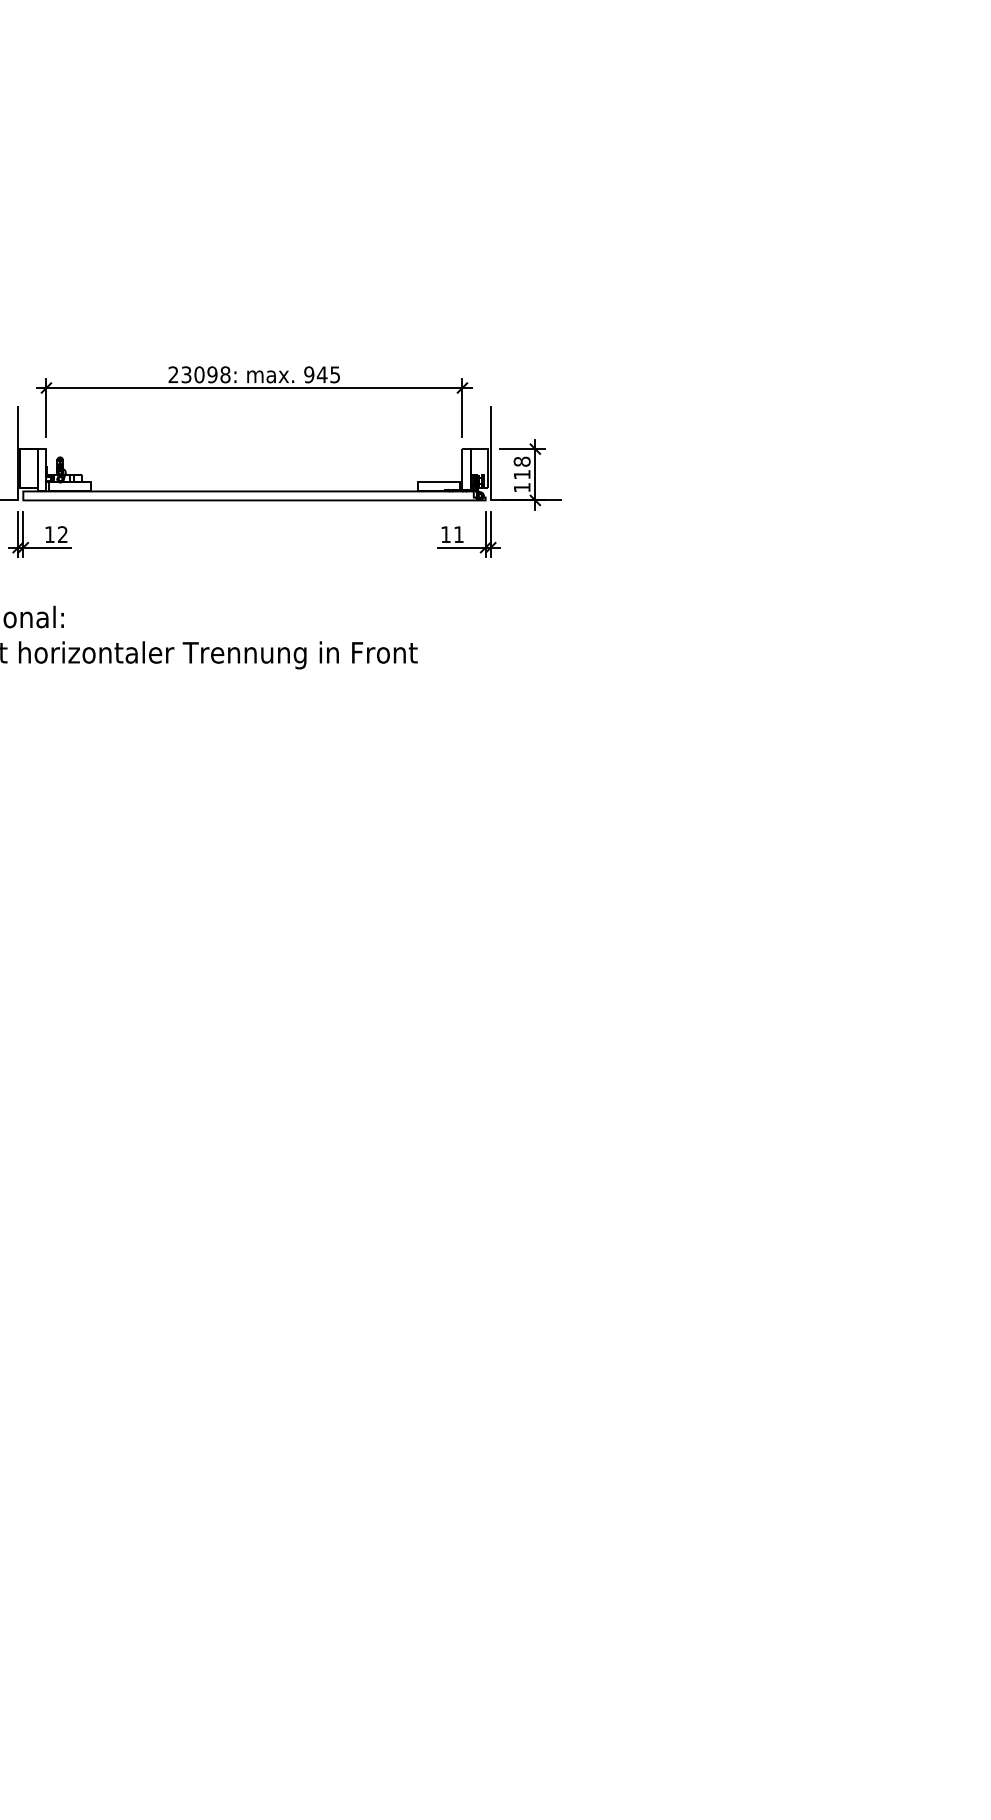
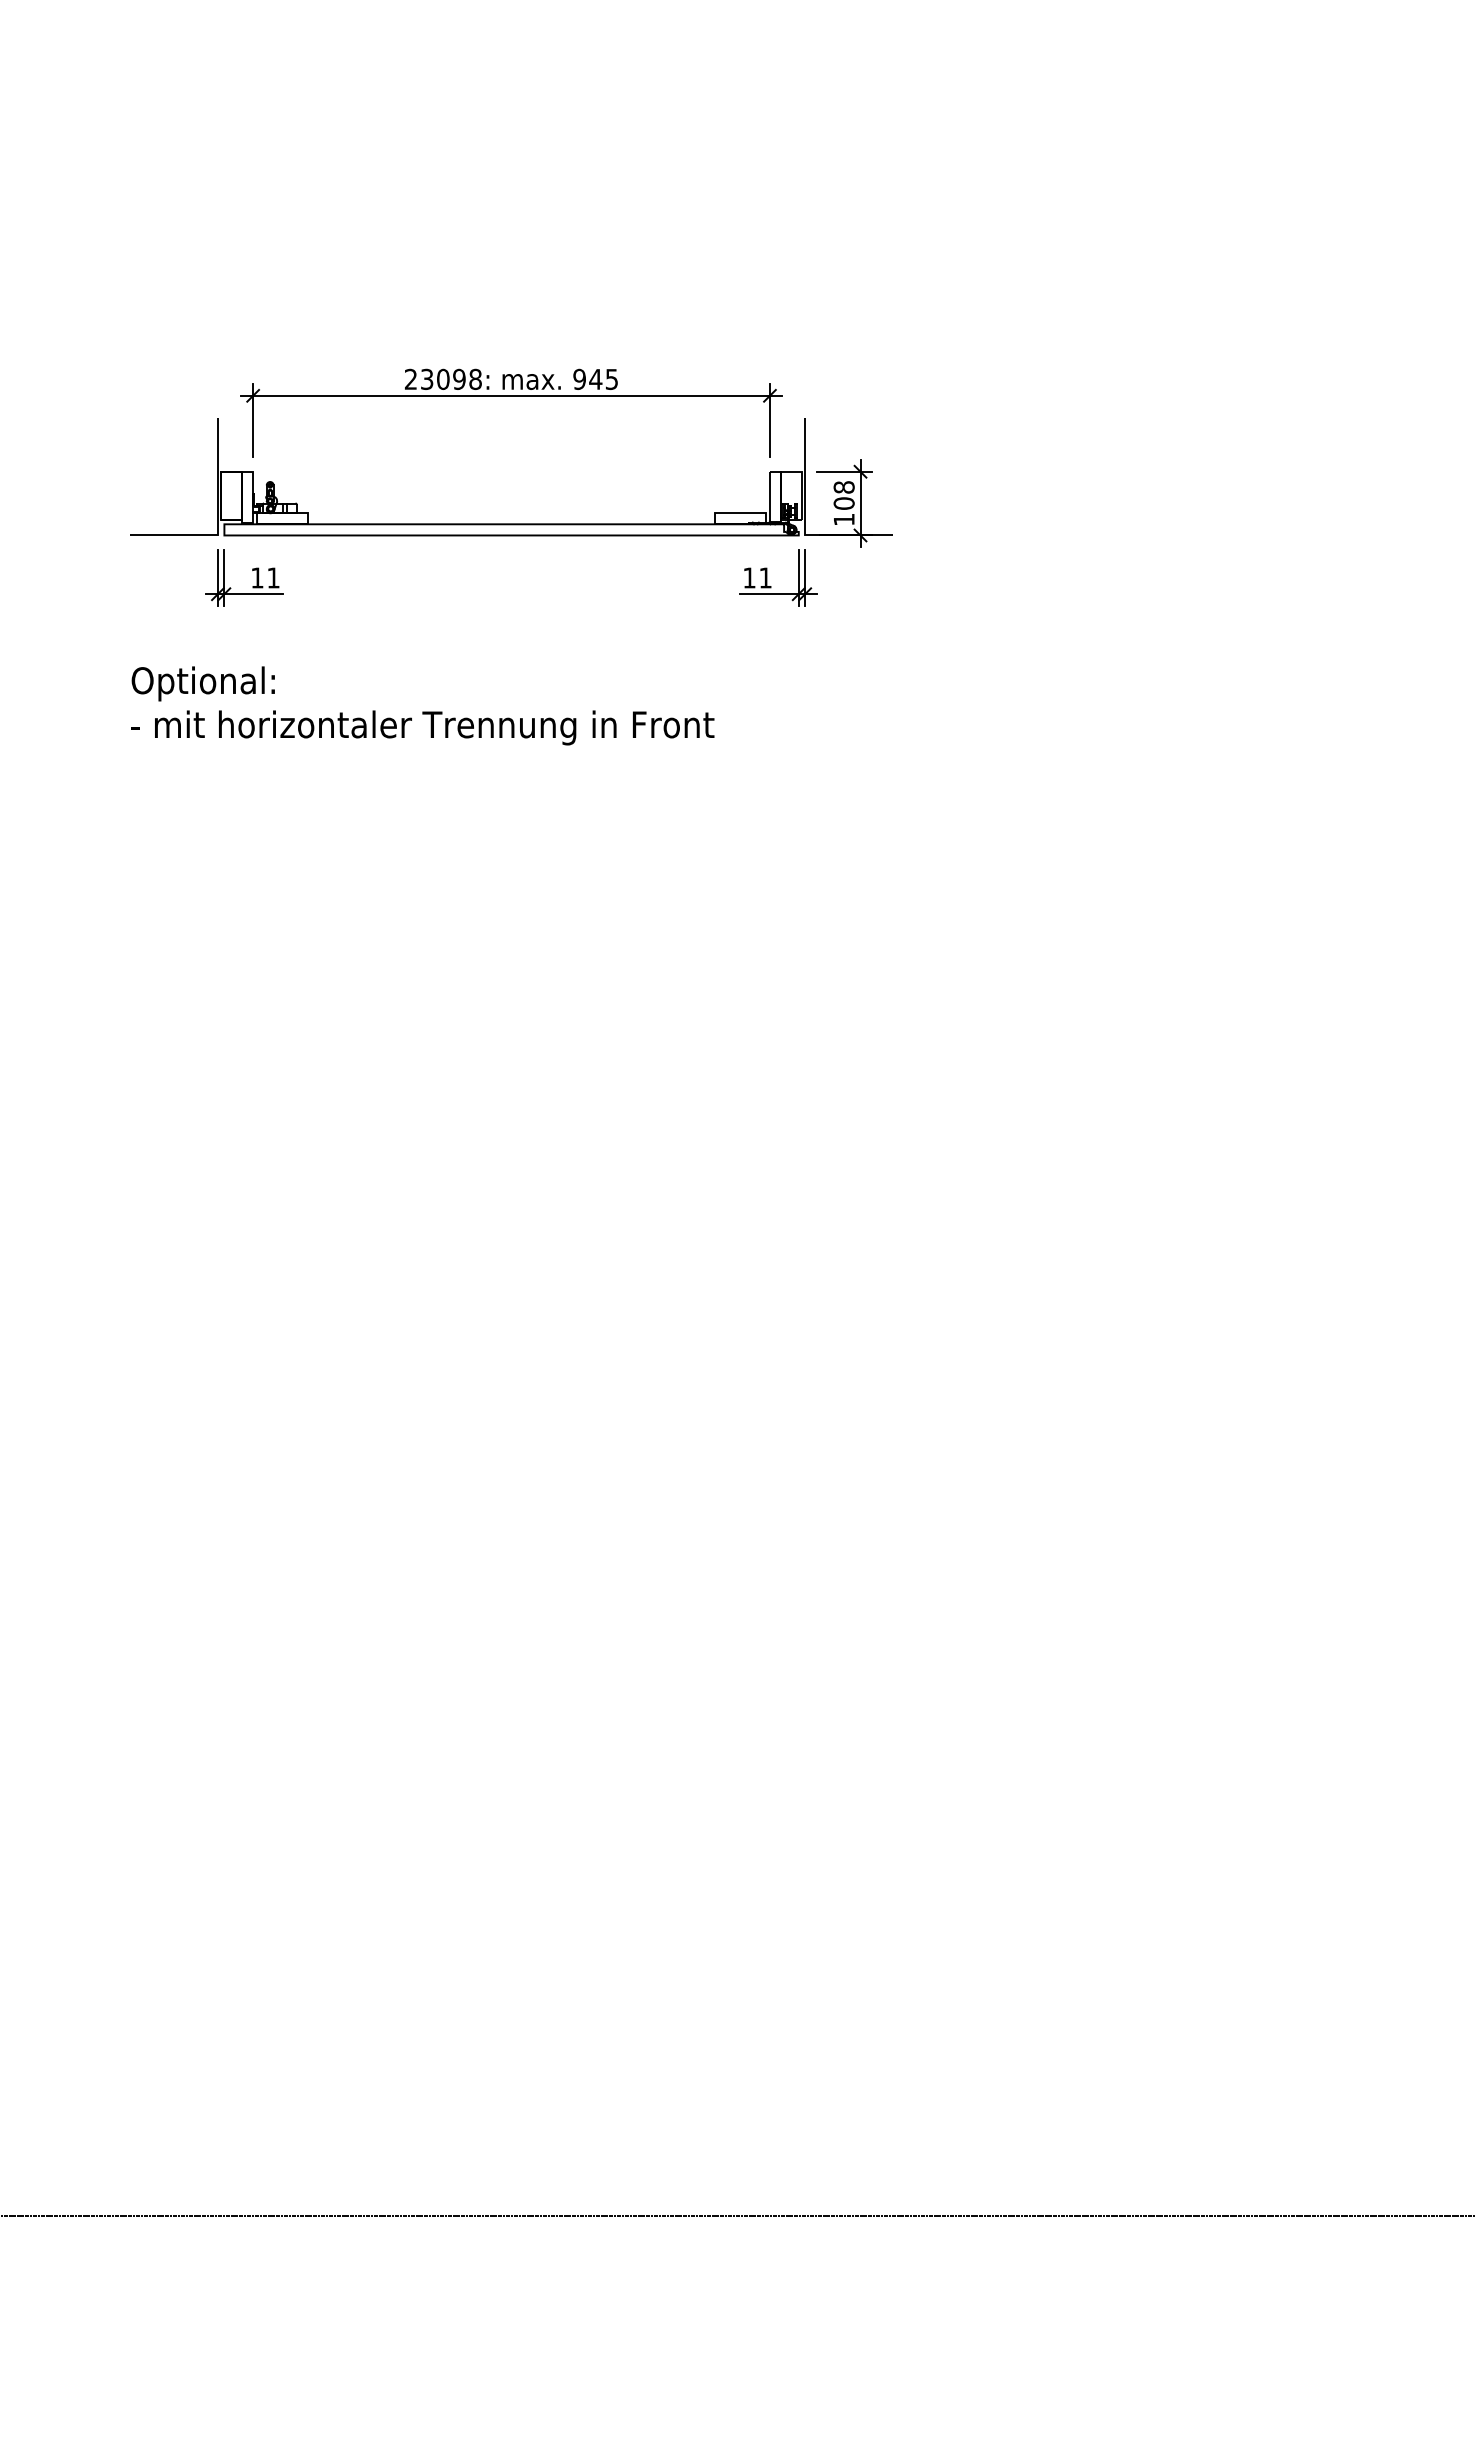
text: (521, 474) -> (843, 503), 118 -> 108
text: (62, 534) -> (273, 577), 12 -> 11

